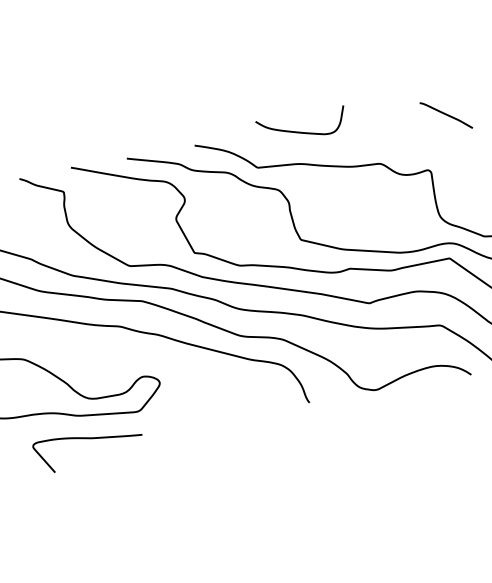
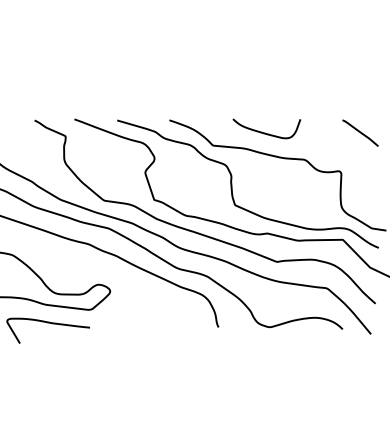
curve: (301, 131) -> (265, 132), moved

